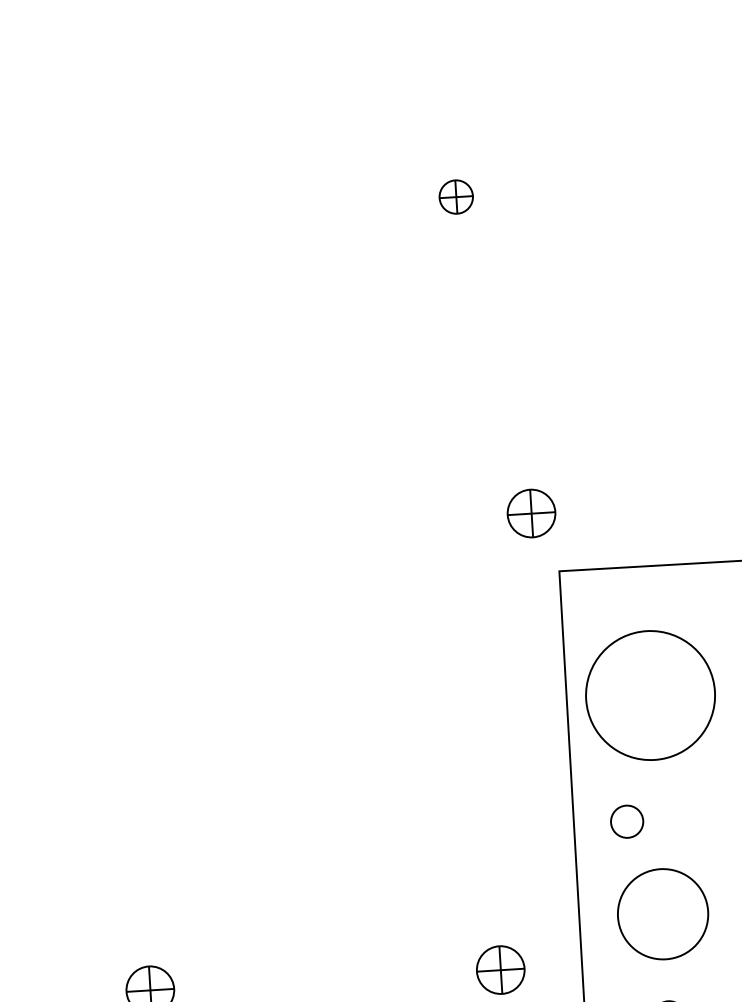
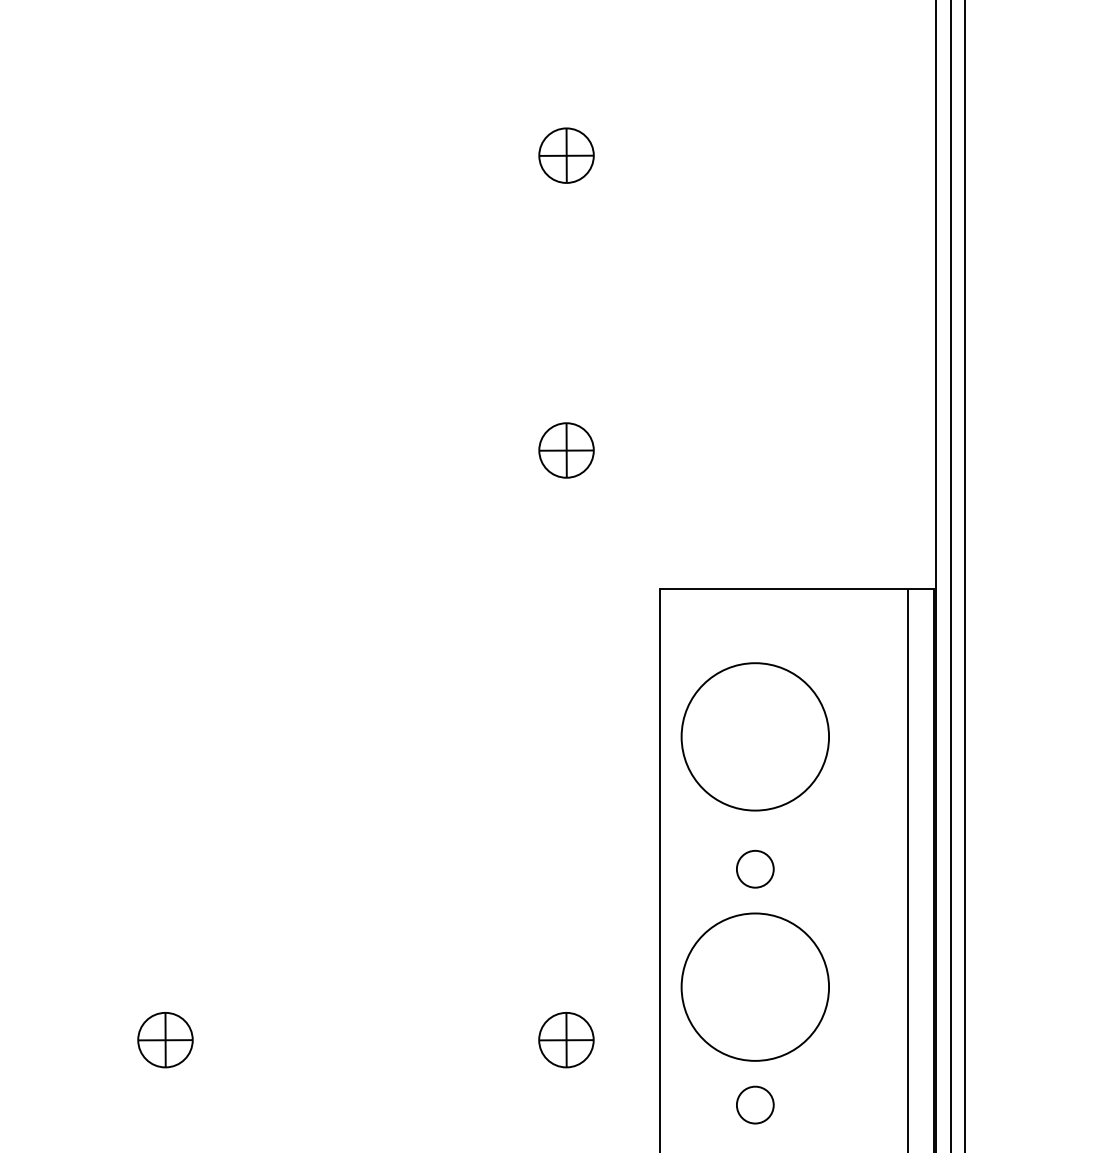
part: (456, 196) -> (566, 155), size x1.43
part: (531, 513) -> (566, 450), moved
part: (627, 821) -> (755, 869), moved
part: (662, 913) -> (754, 986), size x1.43

